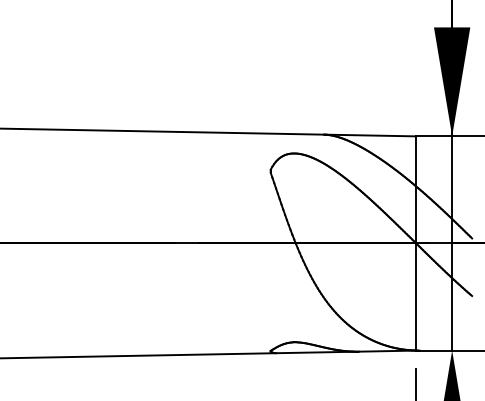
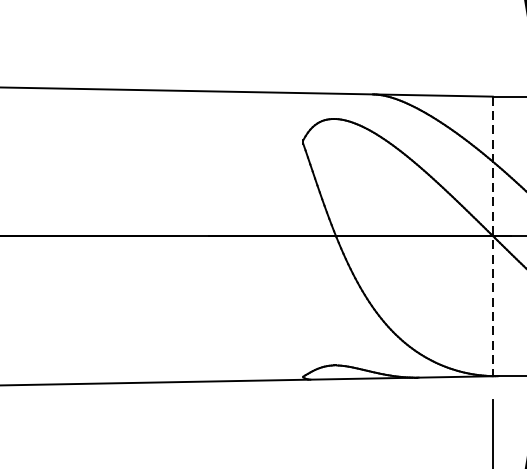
line: (415, 243) -> (492, 236), solid -> dashed

